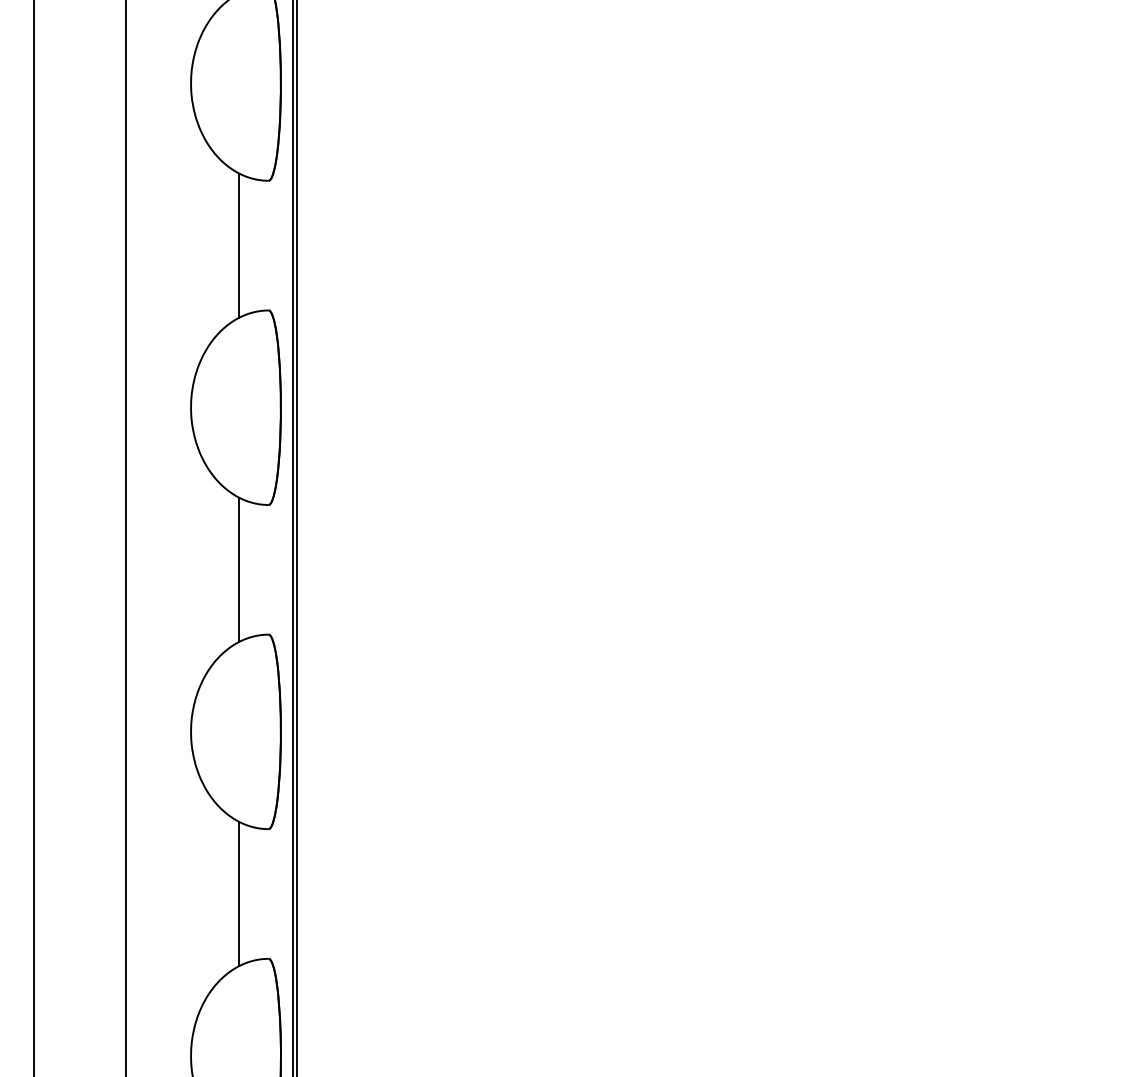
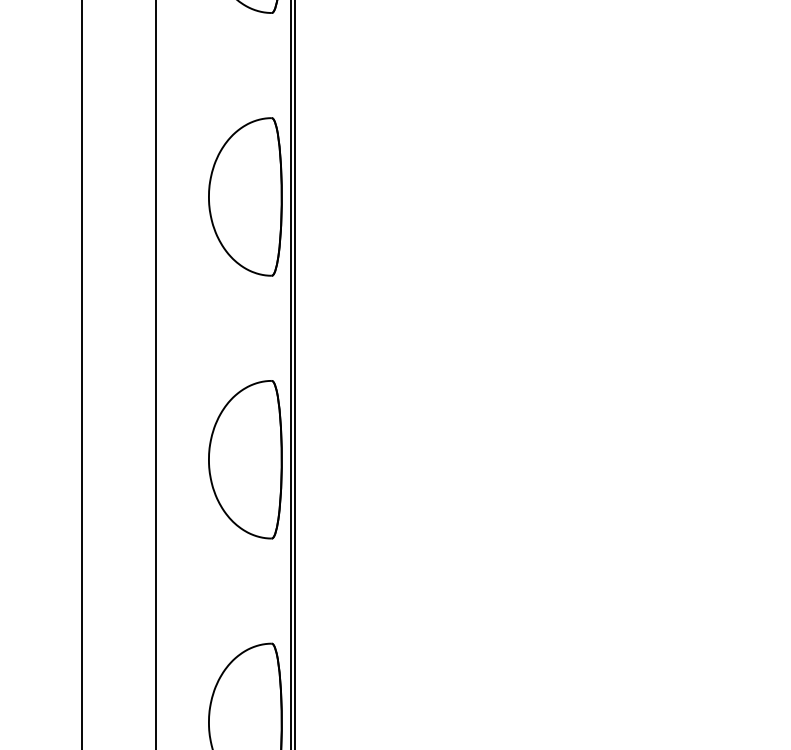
line: (239, 245) -> (248, 65), removed
line: (239, 569) -> (248, 328), removed
line: (239, 893) -> (248, 590), removed

